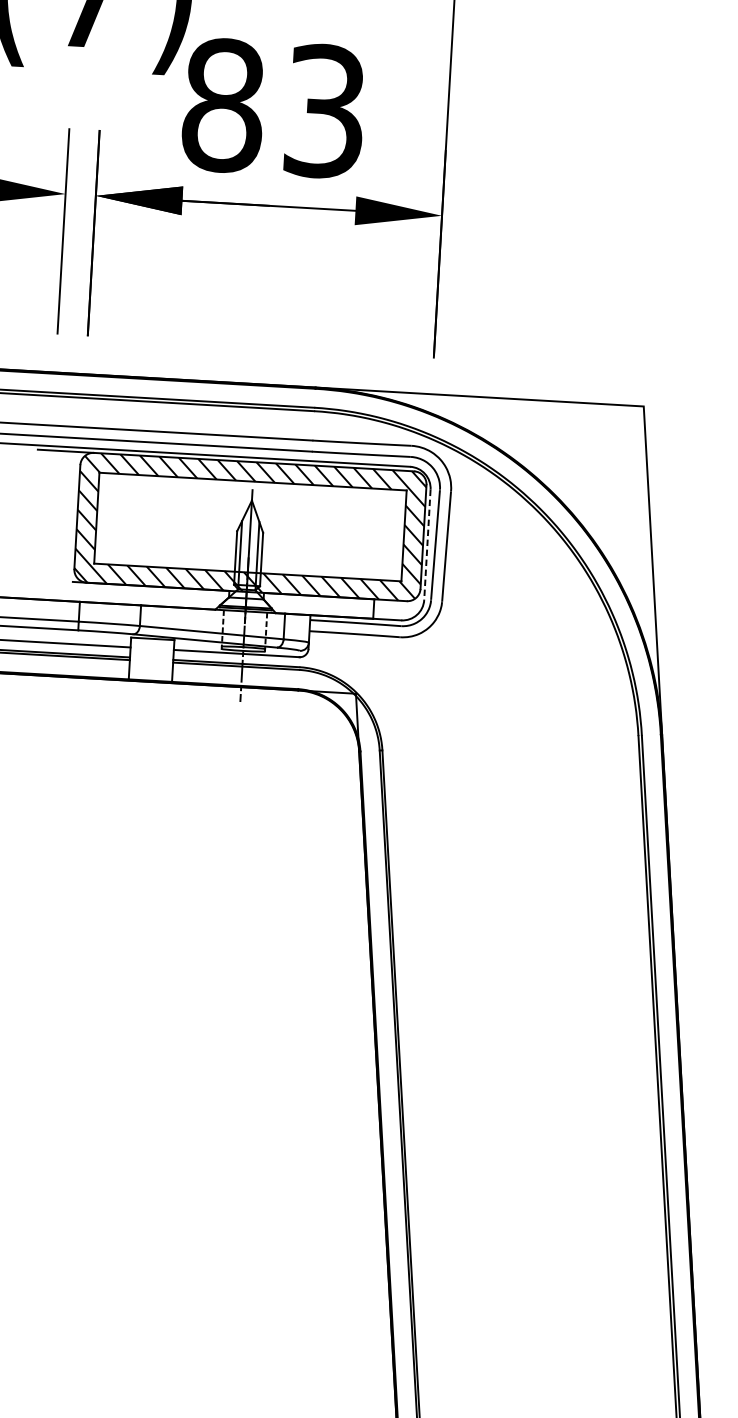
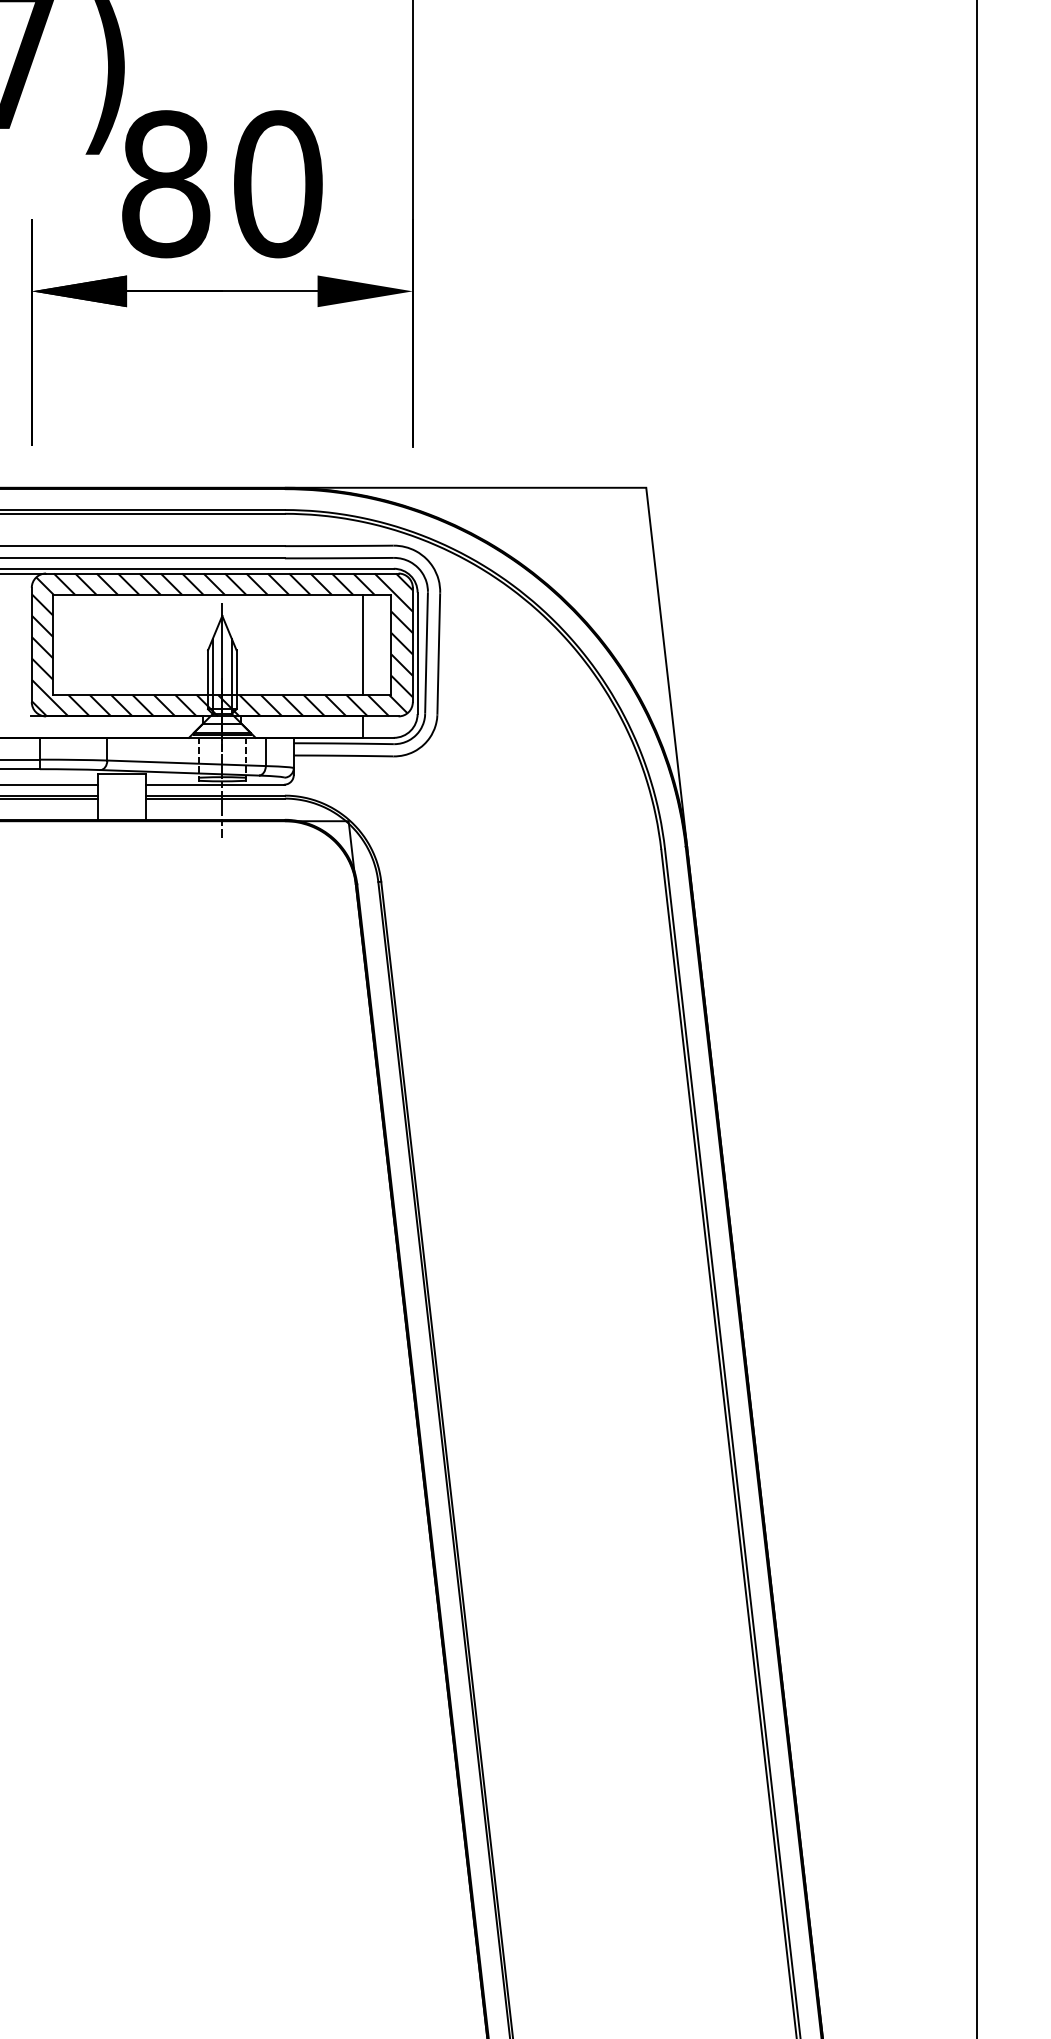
text: (325, 111) -> (278, 184), 83 -> 80
line: (377, 533) -> (362, 644), added
line: (427, 545) -> (417, 653), dashed -> solid

